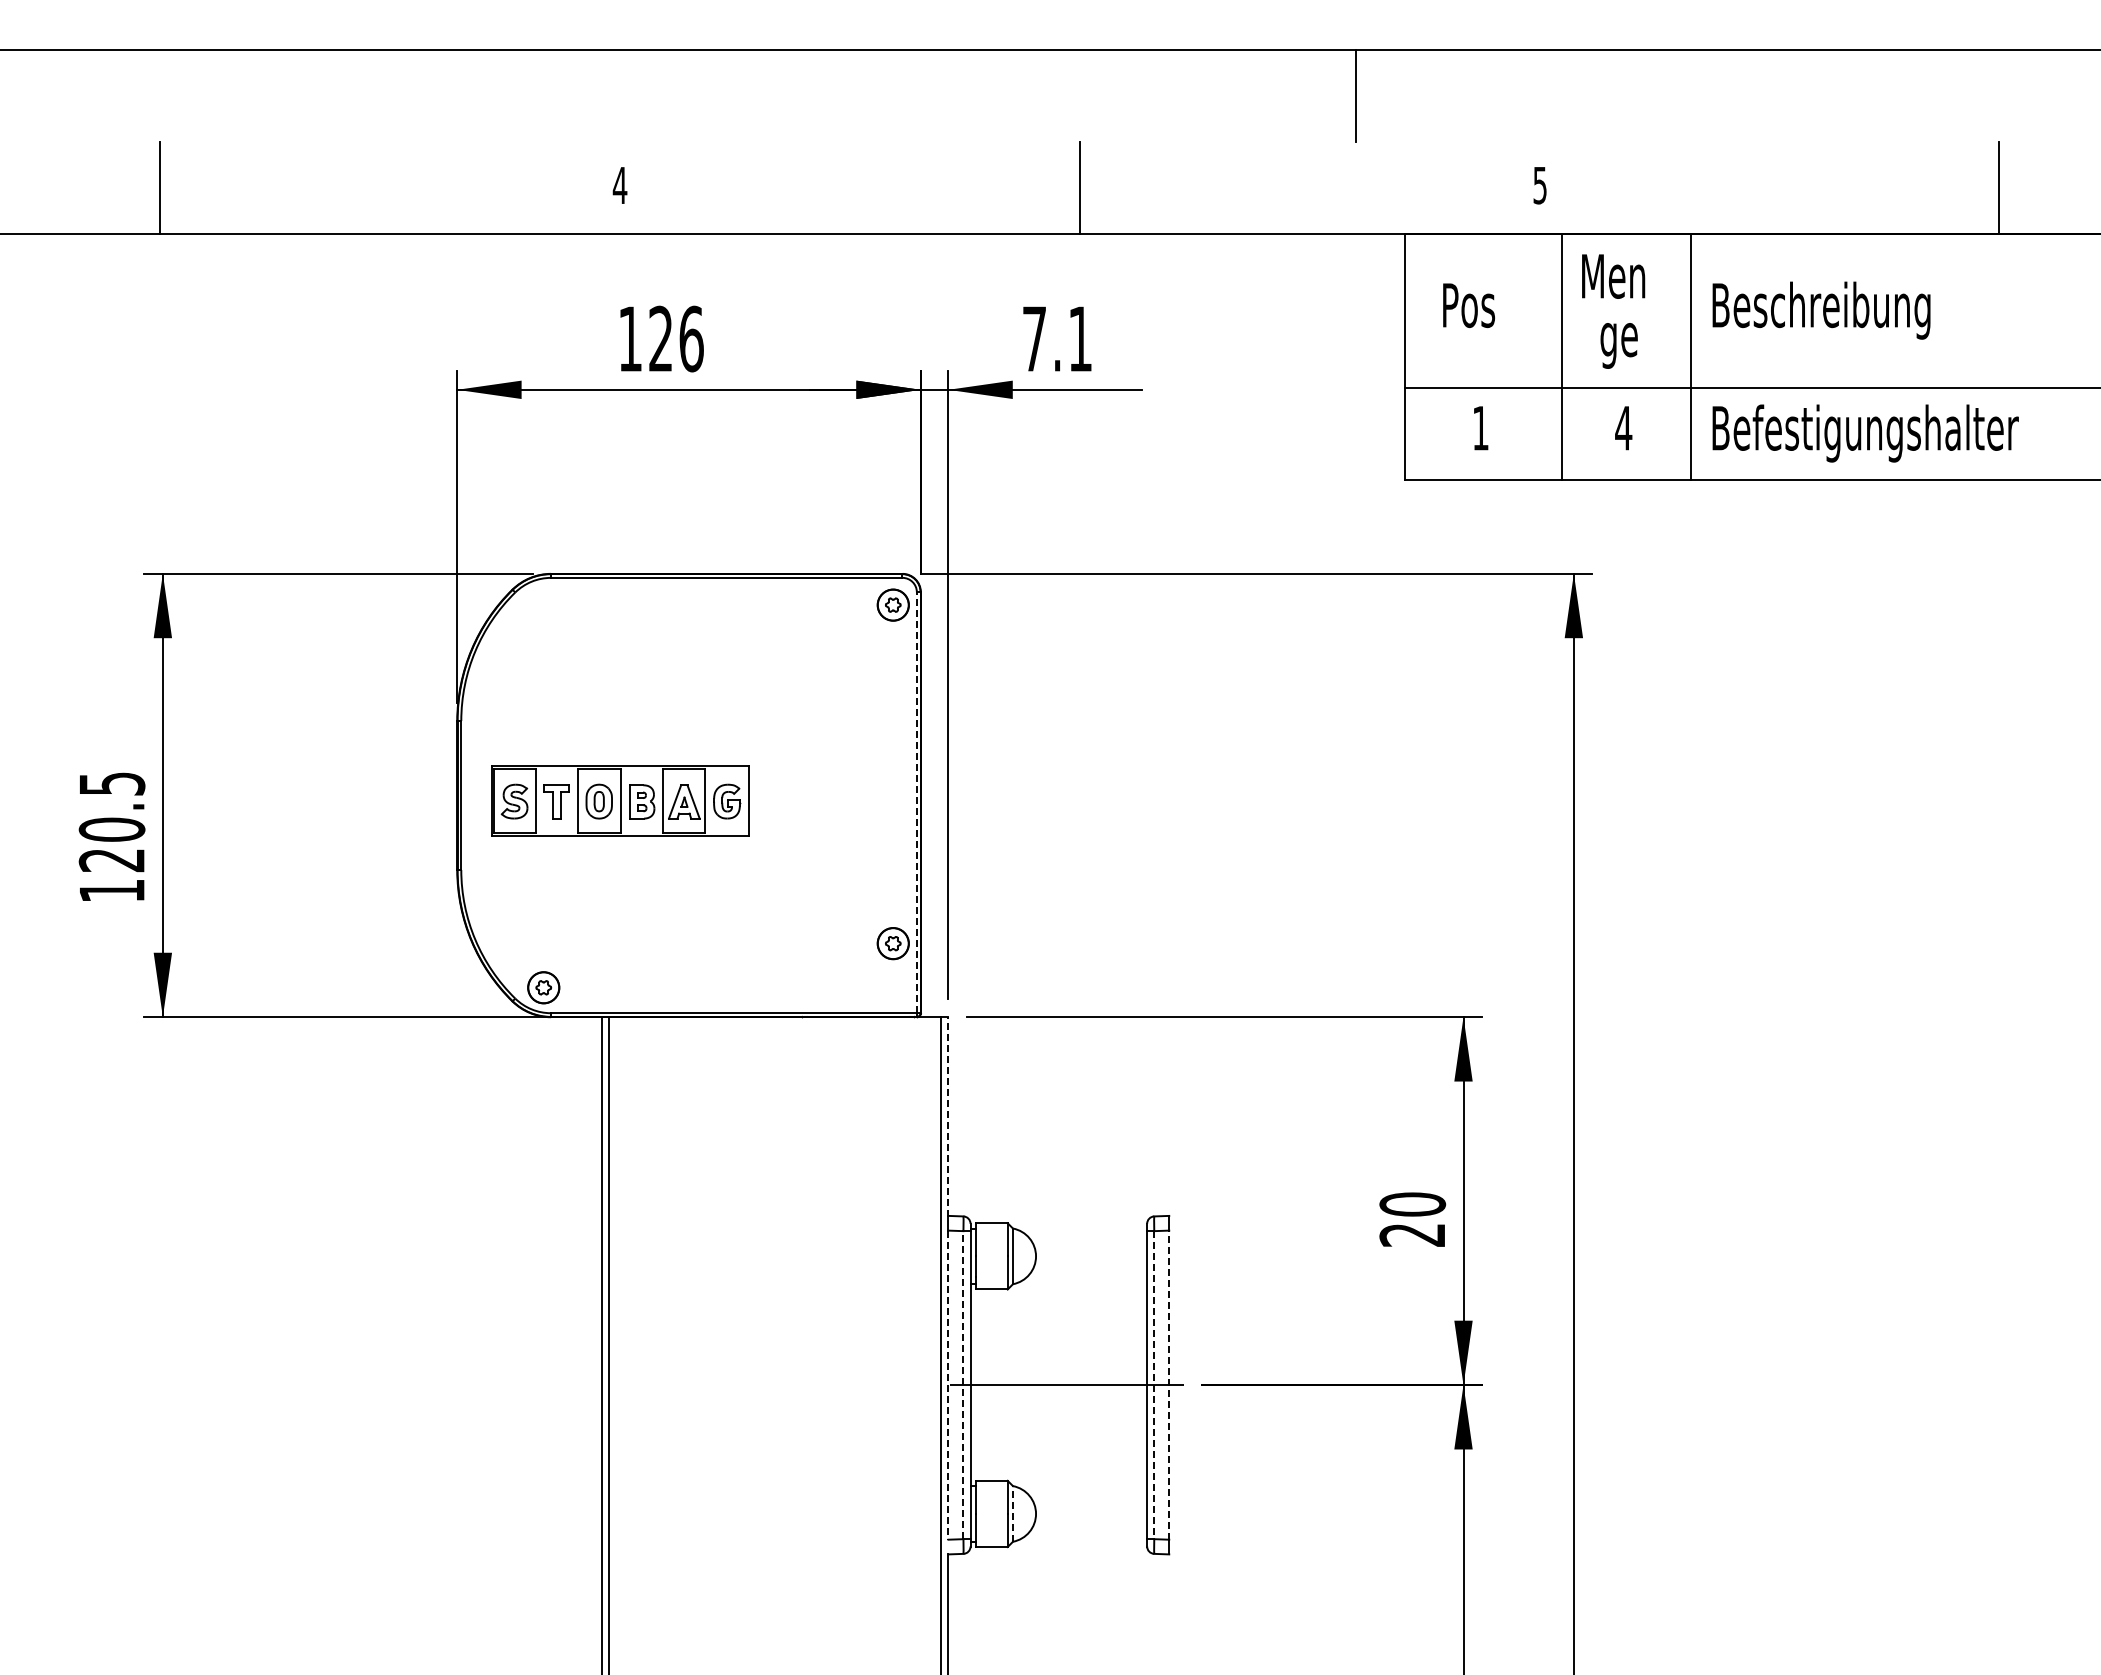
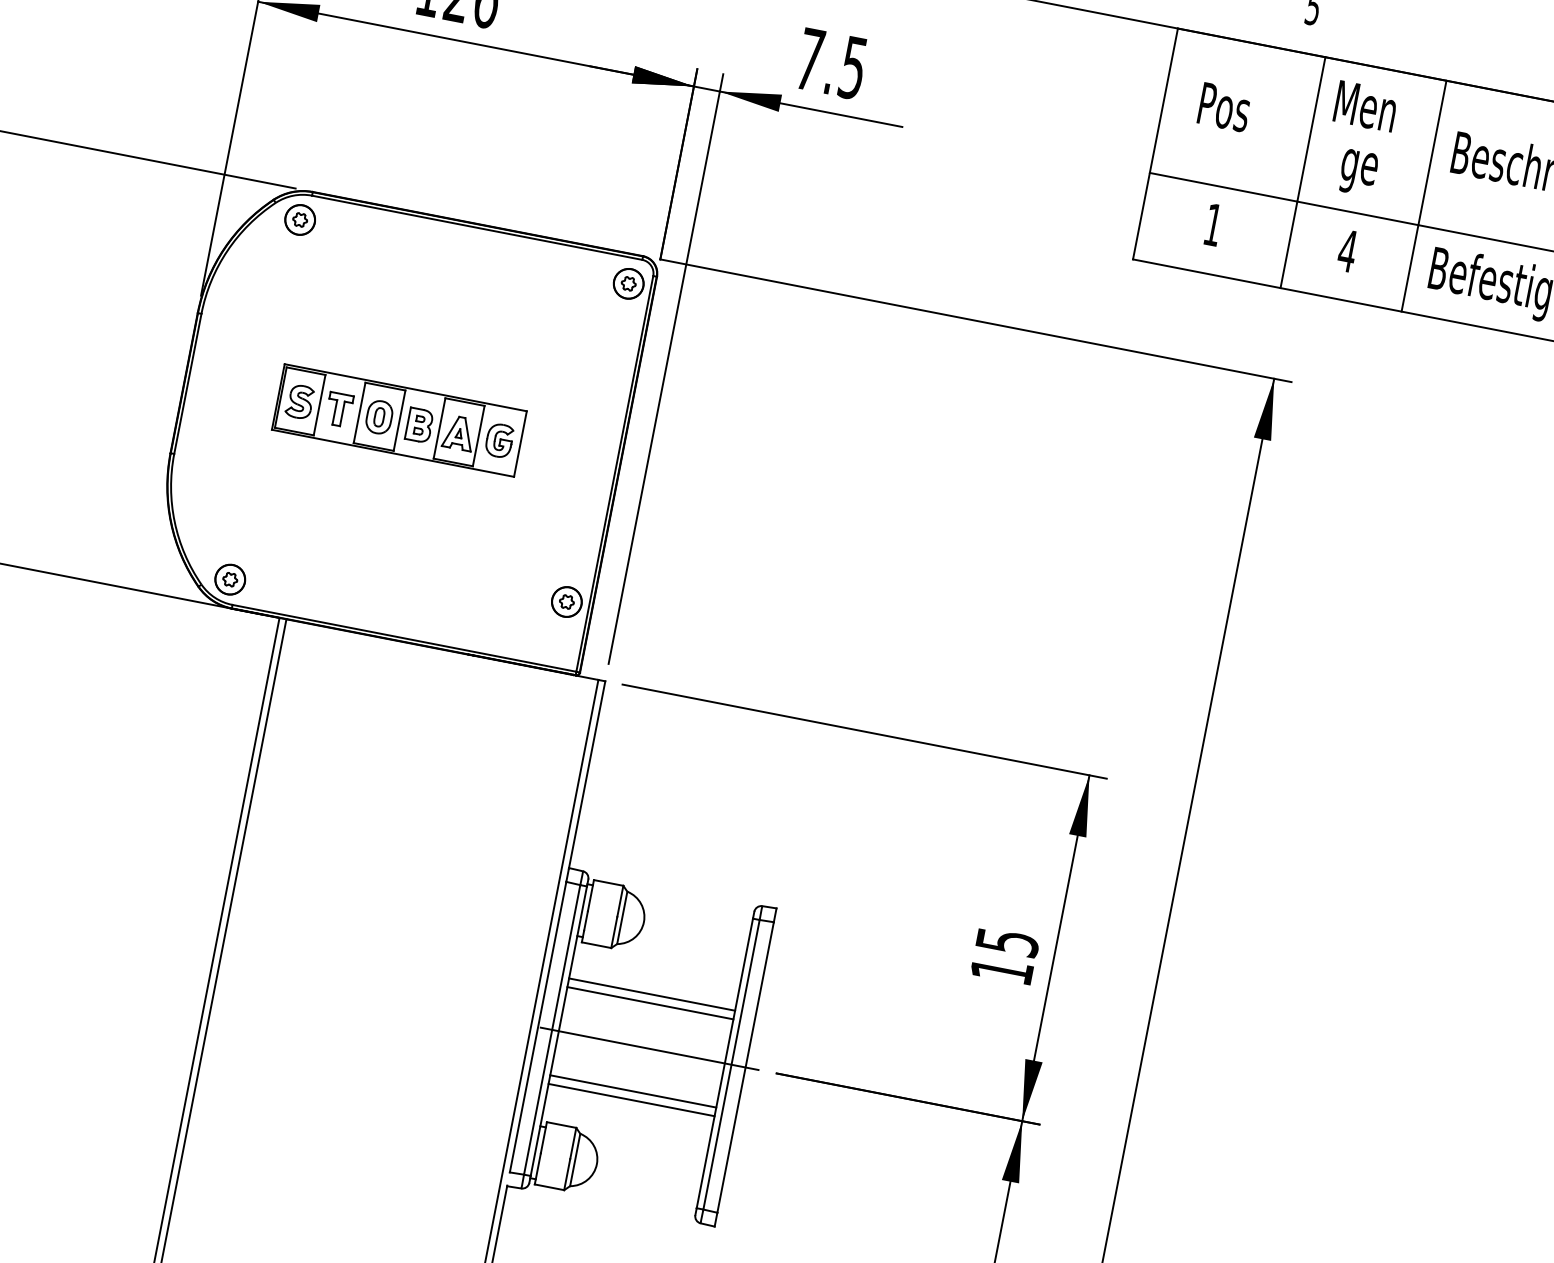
text: (1080, 339) -> (853, 68), 7.1 -> 7.5
part: (543, 604) -> (300, 219), added
part: (620, 800) -> (399, 420), moved
line: (916, 802) -> (614, 473), dashed -> solid
line: (948, 1116) -> (587, 774), dashed -> solid
text: (1412, 1219) -> (1004, 956), 20 -> 15
line: (1058, 1329) -> (651, 994), added
line: (1058, 1338) -> (650, 1003), added
line: (963, 1384) -> (552, 1029), dashed -> solid
line: (948, 1385) -> (538, 1027), dashed -> solid
line: (1154, 1385) -> (731, 1065), dashed -> solid
line: (1169, 1385) -> (745, 1067), dashed -> solid
line: (1058, 1432) -> (632, 1091), added
line: (1058, 1441) -> (631, 1100), added
line: (1012, 1513) -> (574, 1159), dashed -> solid

